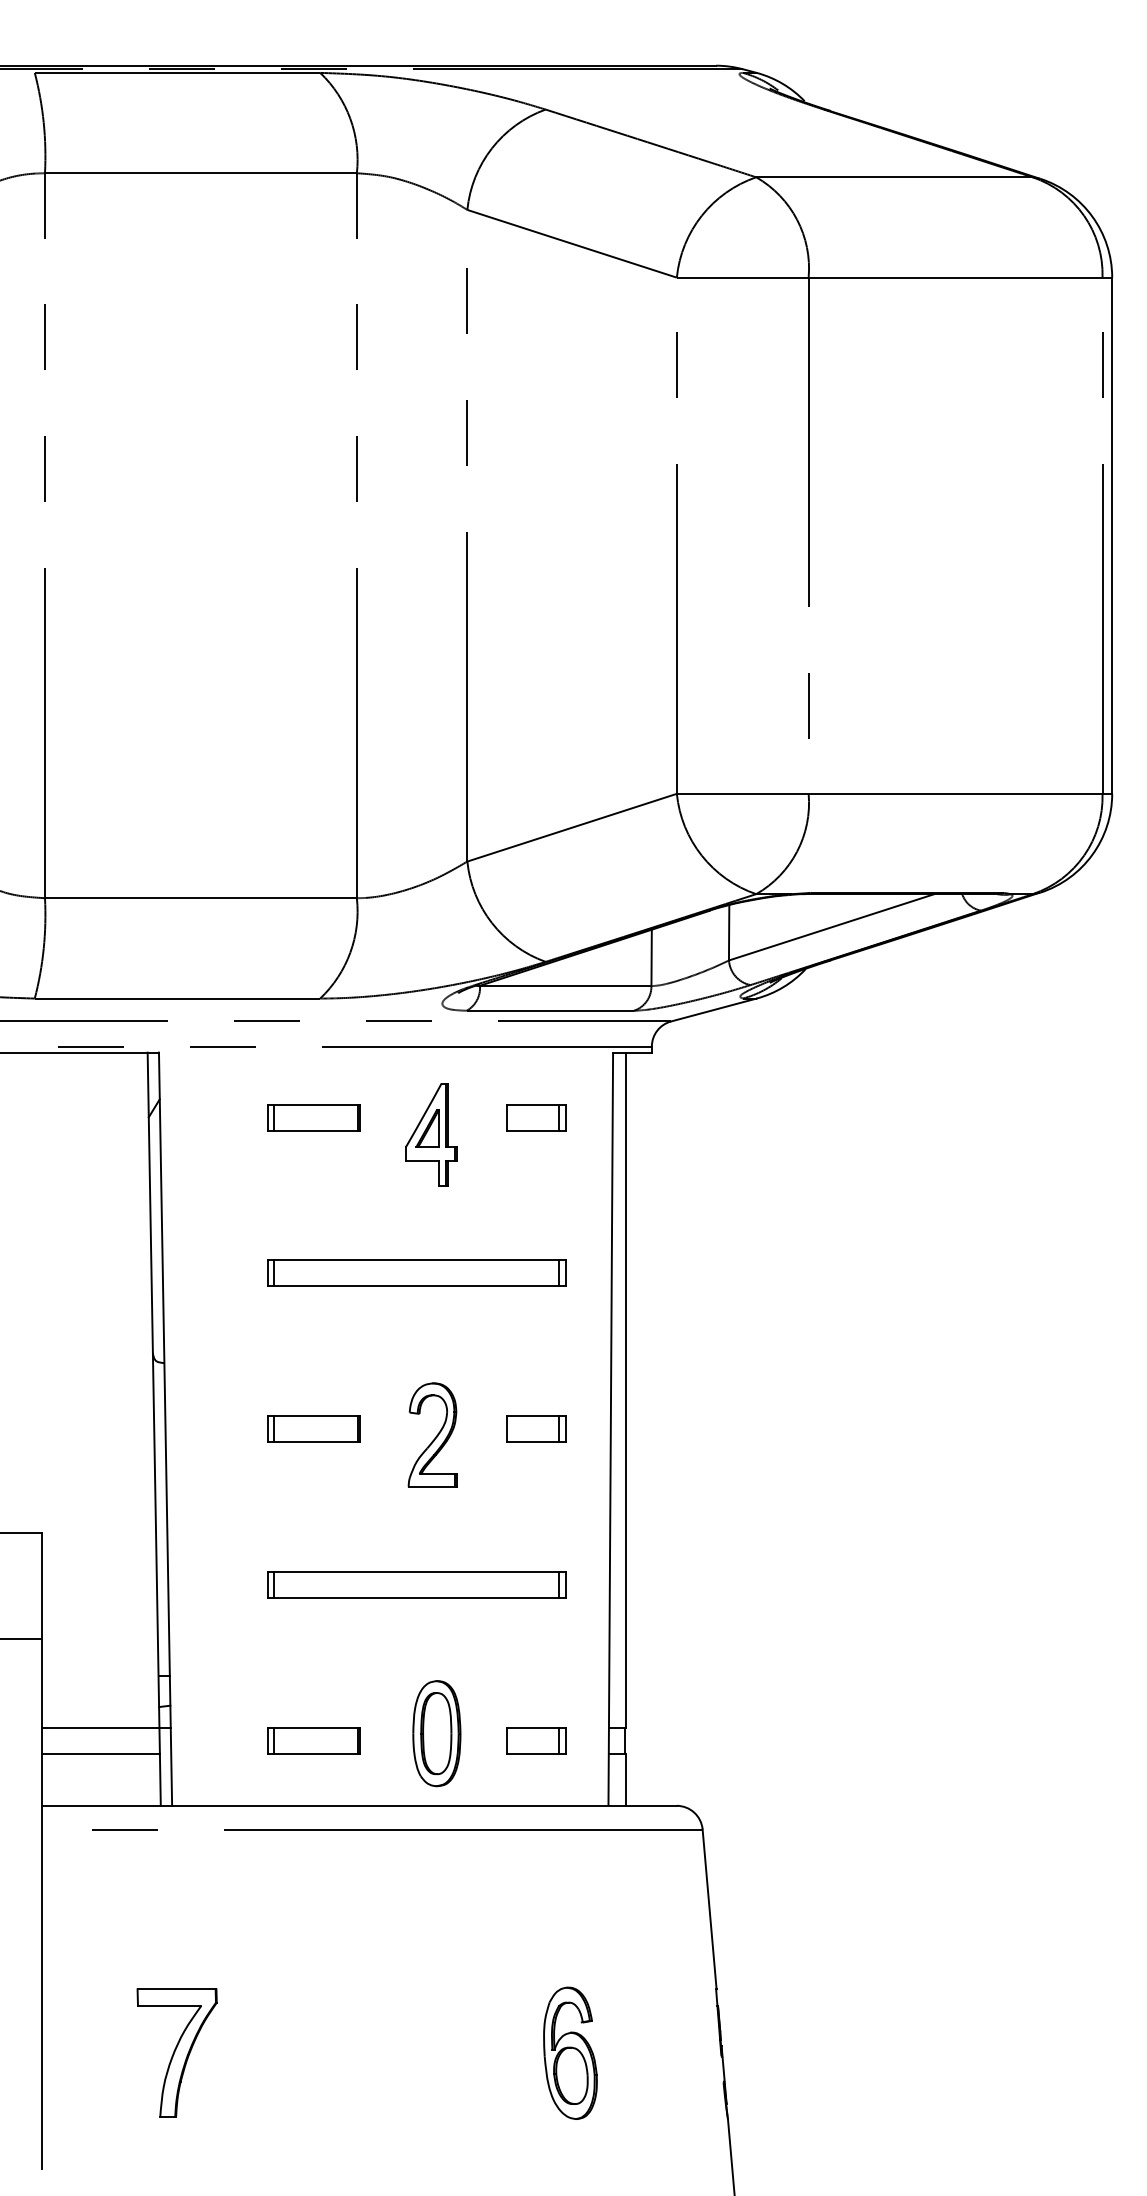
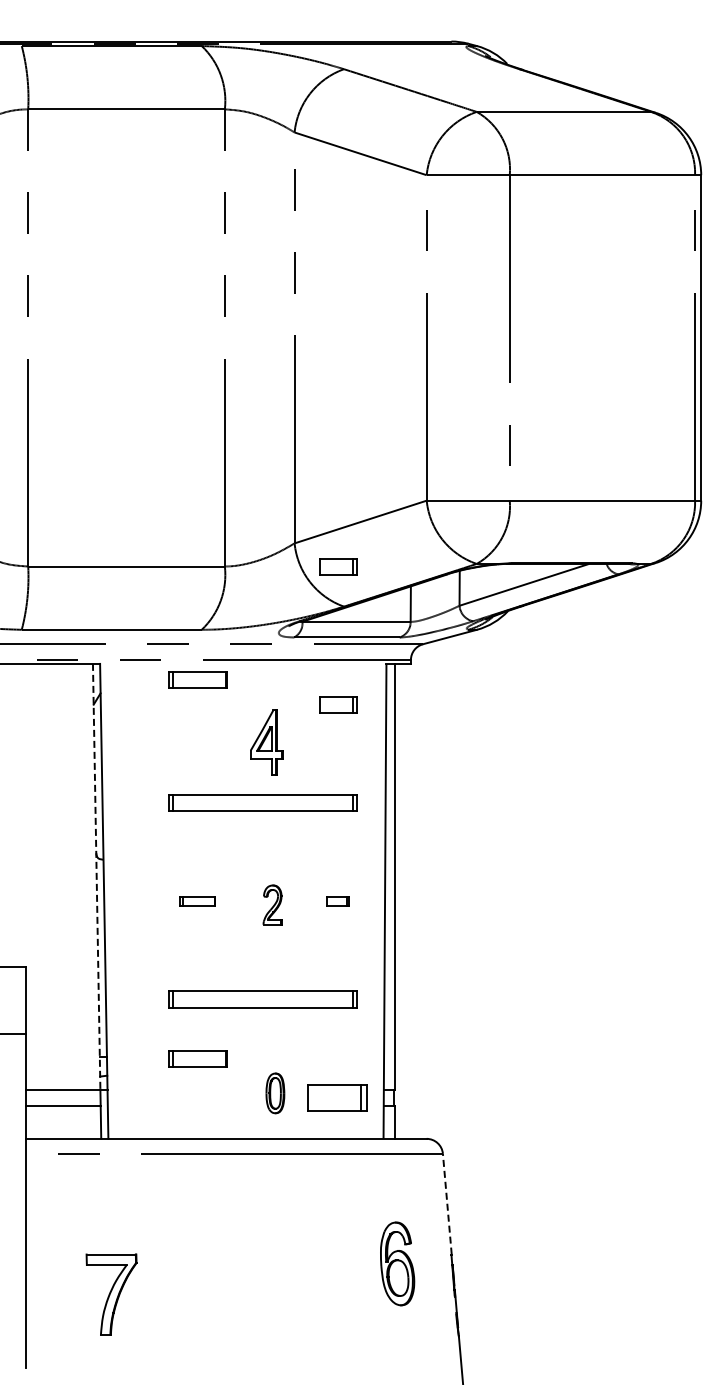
part: (537, 898) -> (338, 566), added
part: (313, 1117) -> (197, 679), moved
part: (430, 1134) -> (266, 742), moved
line: (153, 1389) -> (96, 876), solid -> dashed
part: (313, 1429) -> (197, 901), size x0.6
part: (537, 1429) -> (338, 901), size x0.6
part: (432, 1434) -> (272, 904), size x0.6
part: (437, 1733) -> (275, 1093), size x0.6
part: (313, 1740) -> (197, 1058), moved
part: (537, 1740) -> (338, 1097), size x1.6
line: (709, 1909) -> (447, 1204), solid -> dashed
part: (570, 2052) -> (397, 1263), moved

